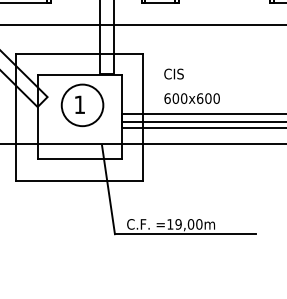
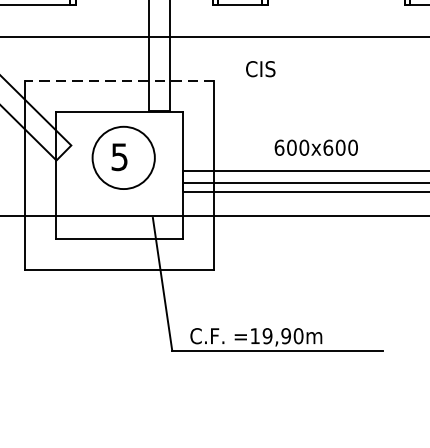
line: (79, 53) -> (119, 80), solid -> dashed
text: (173, 73) -> (259, 68), moved
text: (191, 98) -> (315, 147), moved
text: (79, 104) -> (119, 156), 1 -> 5
text: (190, 224) -> (285, 336), =19,00m -> =19,90m

